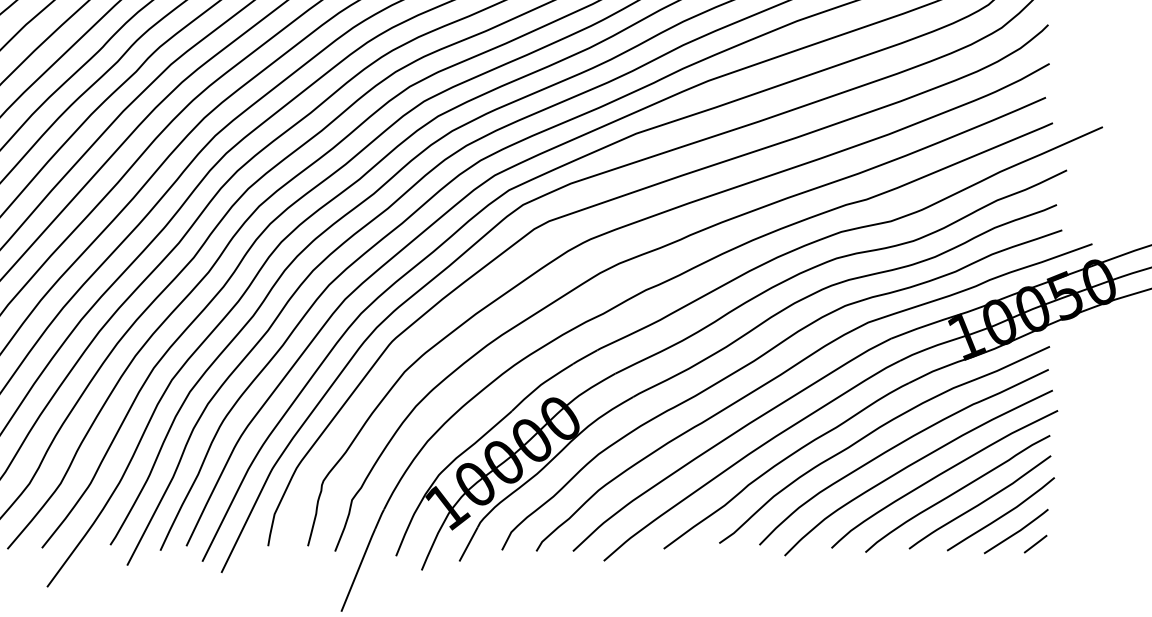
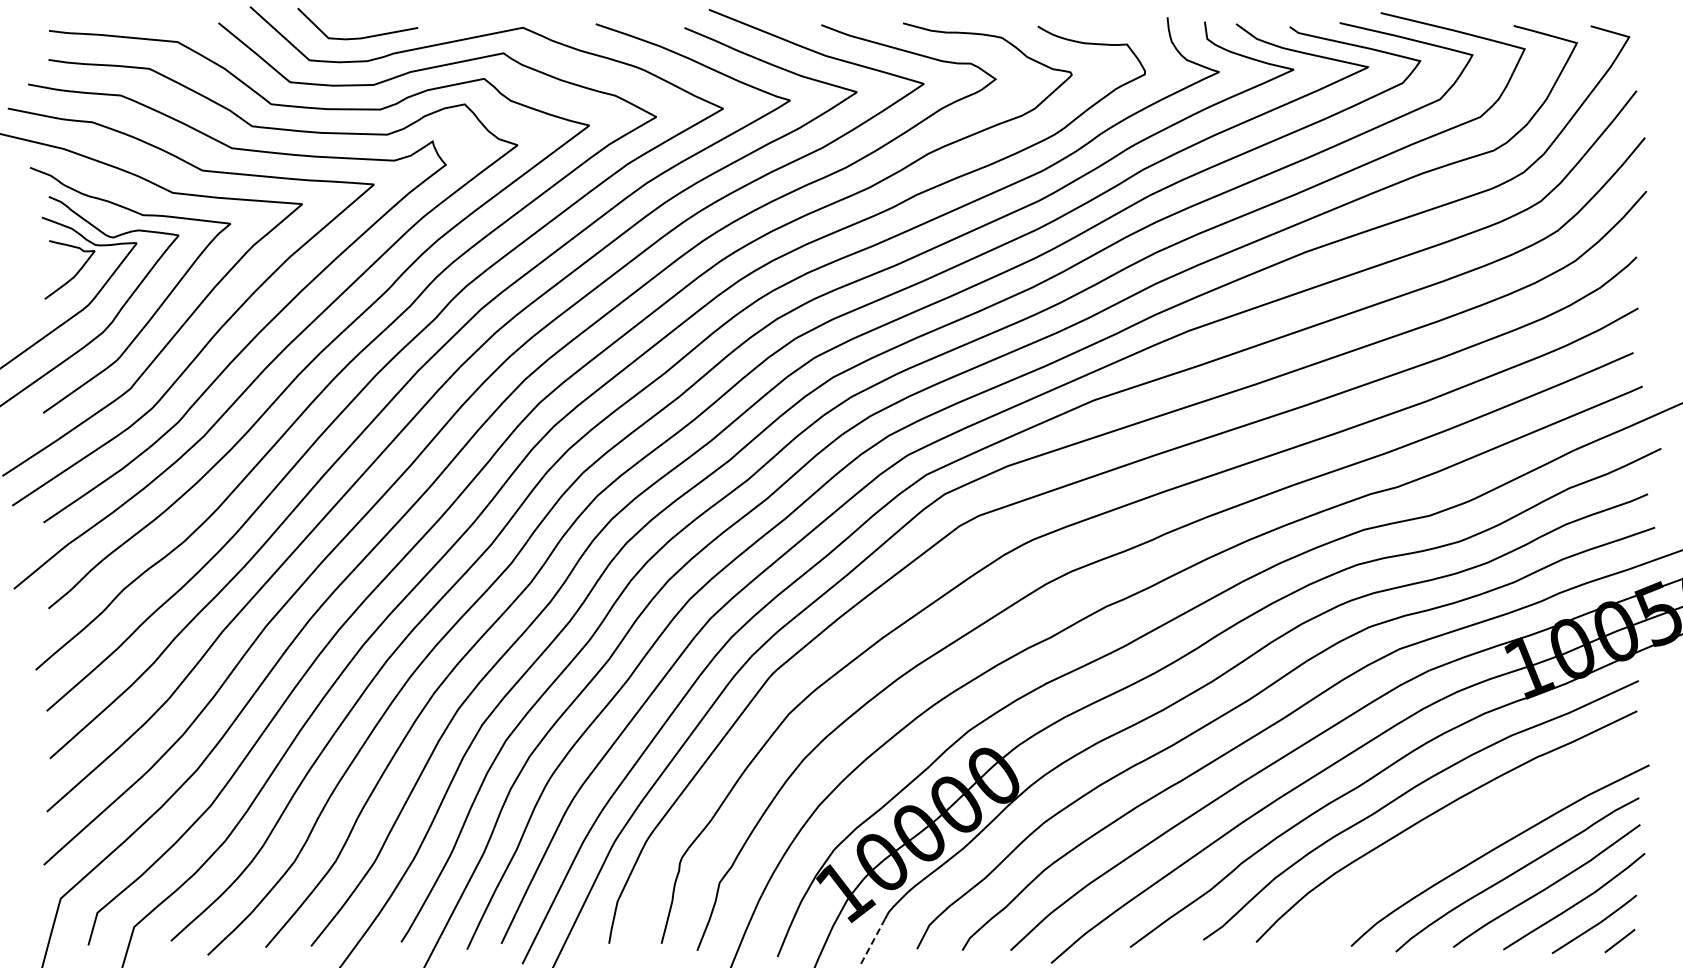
curve: (913, 464) -> (1458, 836), removed
line: (468, 544) -> (873, 941), solid -> dashed

